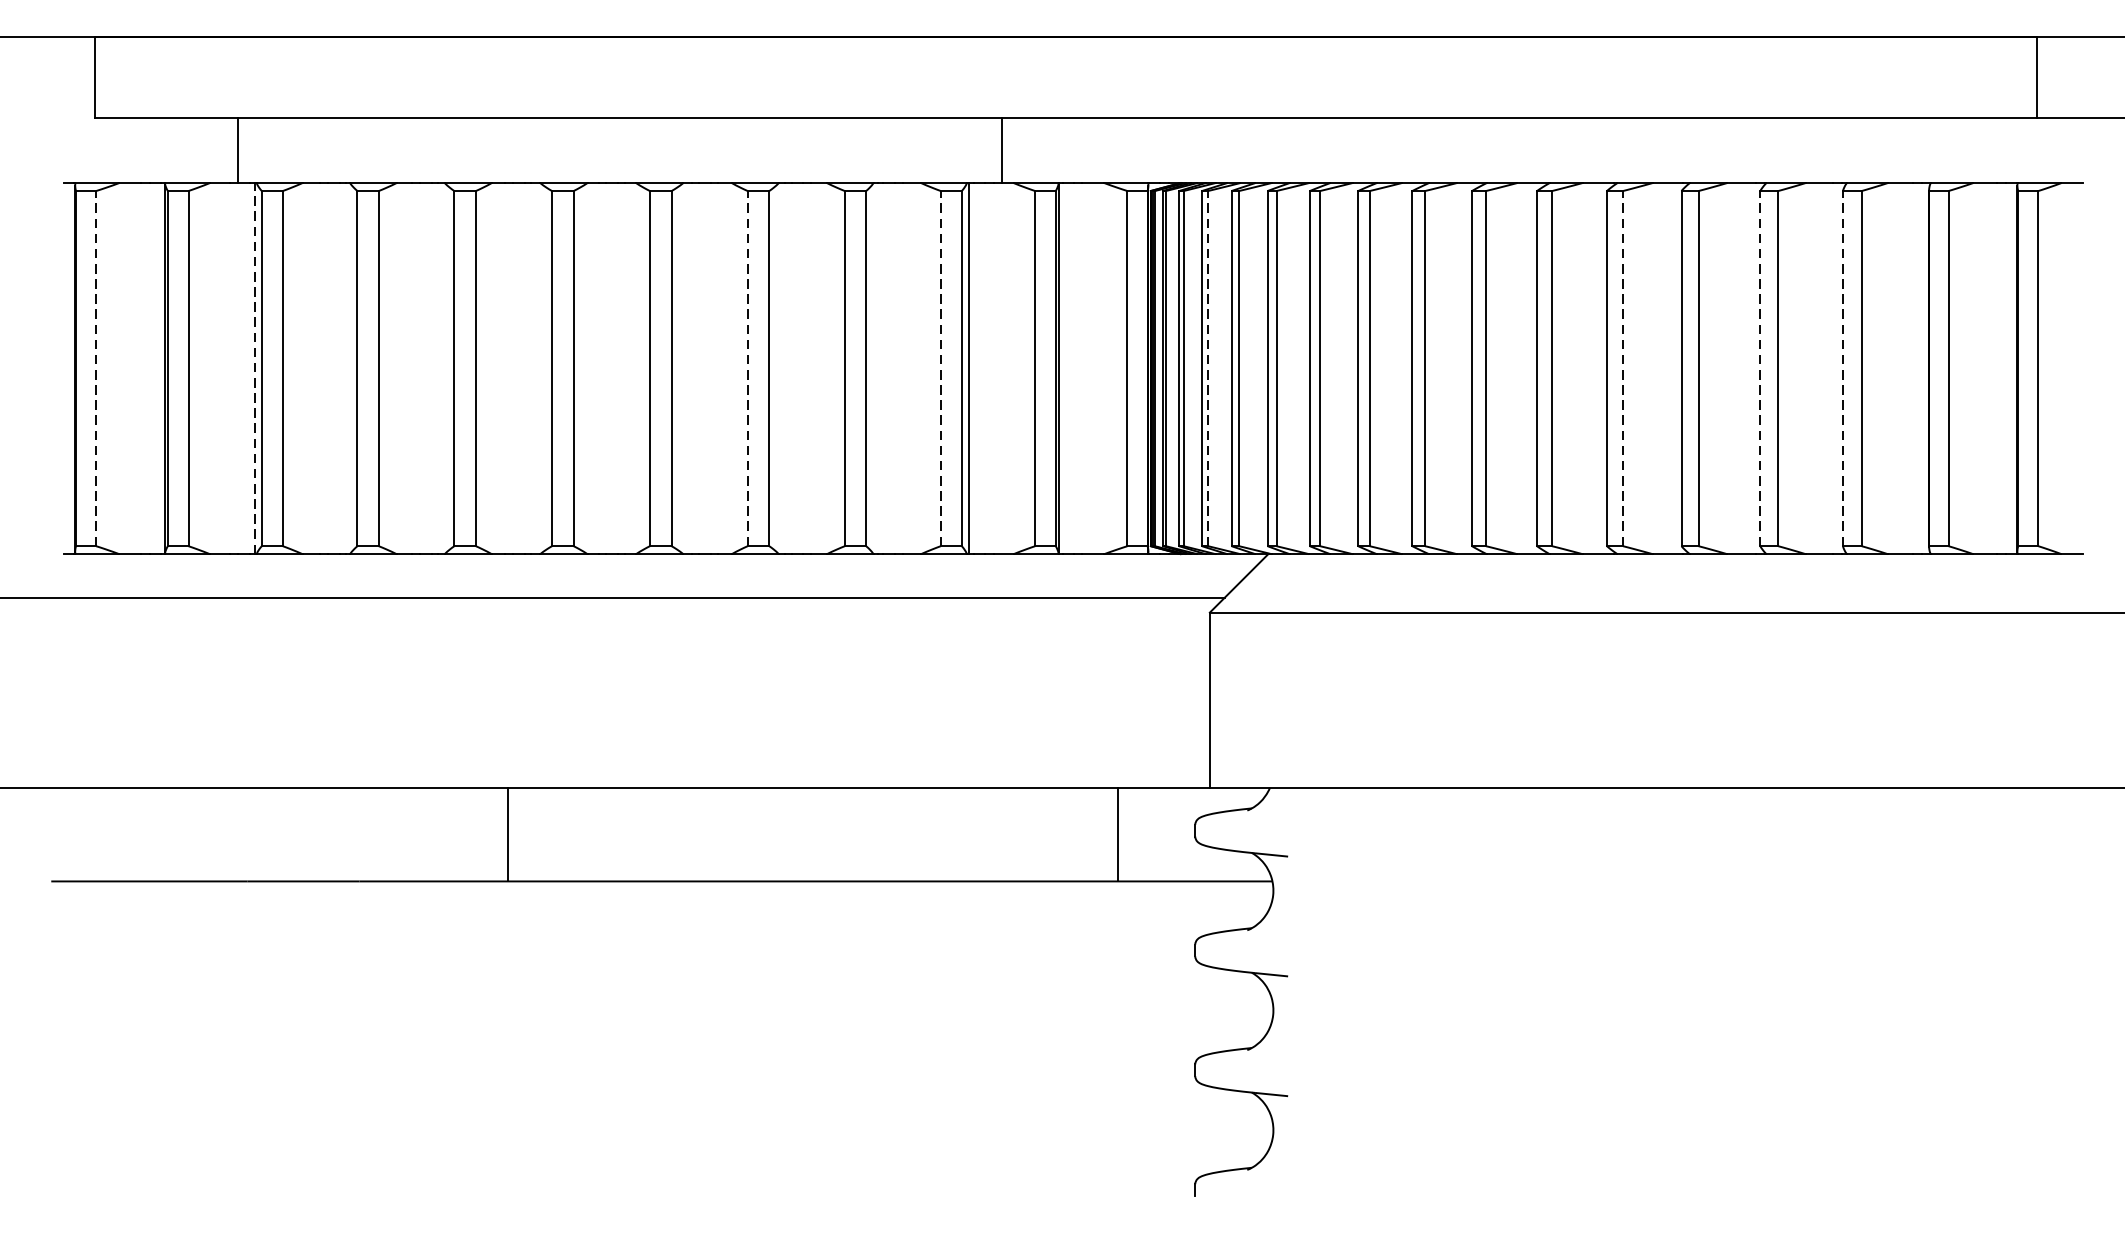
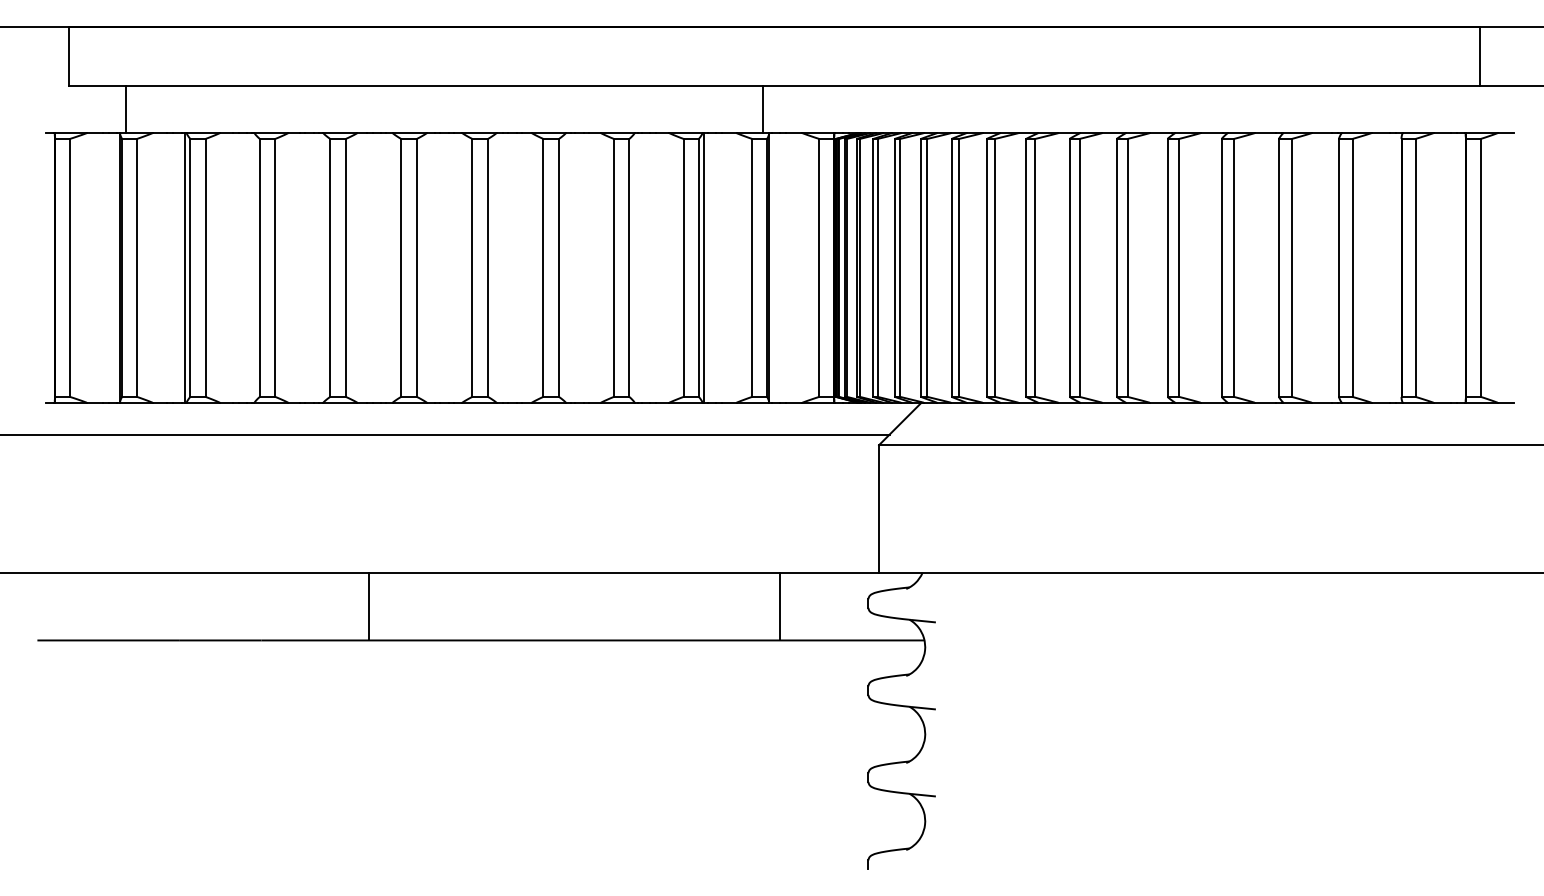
line: (238, 150) -> (126, 109), moved
line: (1002, 150) -> (763, 109), moved
line: (96, 368) -> (70, 267), dashed -> solid
line: (255, 368) -> (185, 267), dashed -> solid
line: (747, 368) -> (543, 267), dashed -> solid
line: (940, 368) -> (683, 267), dashed -> solid
line: (1207, 368) -> (877, 267), dashed -> solid
line: (1623, 368) -> (1179, 267), dashed -> solid
line: (1759, 368) -> (1278, 267), dashed -> solid
line: (1842, 368) -> (1338, 267), dashed -> solid
line: (1118, 834) -> (779, 606), moved

